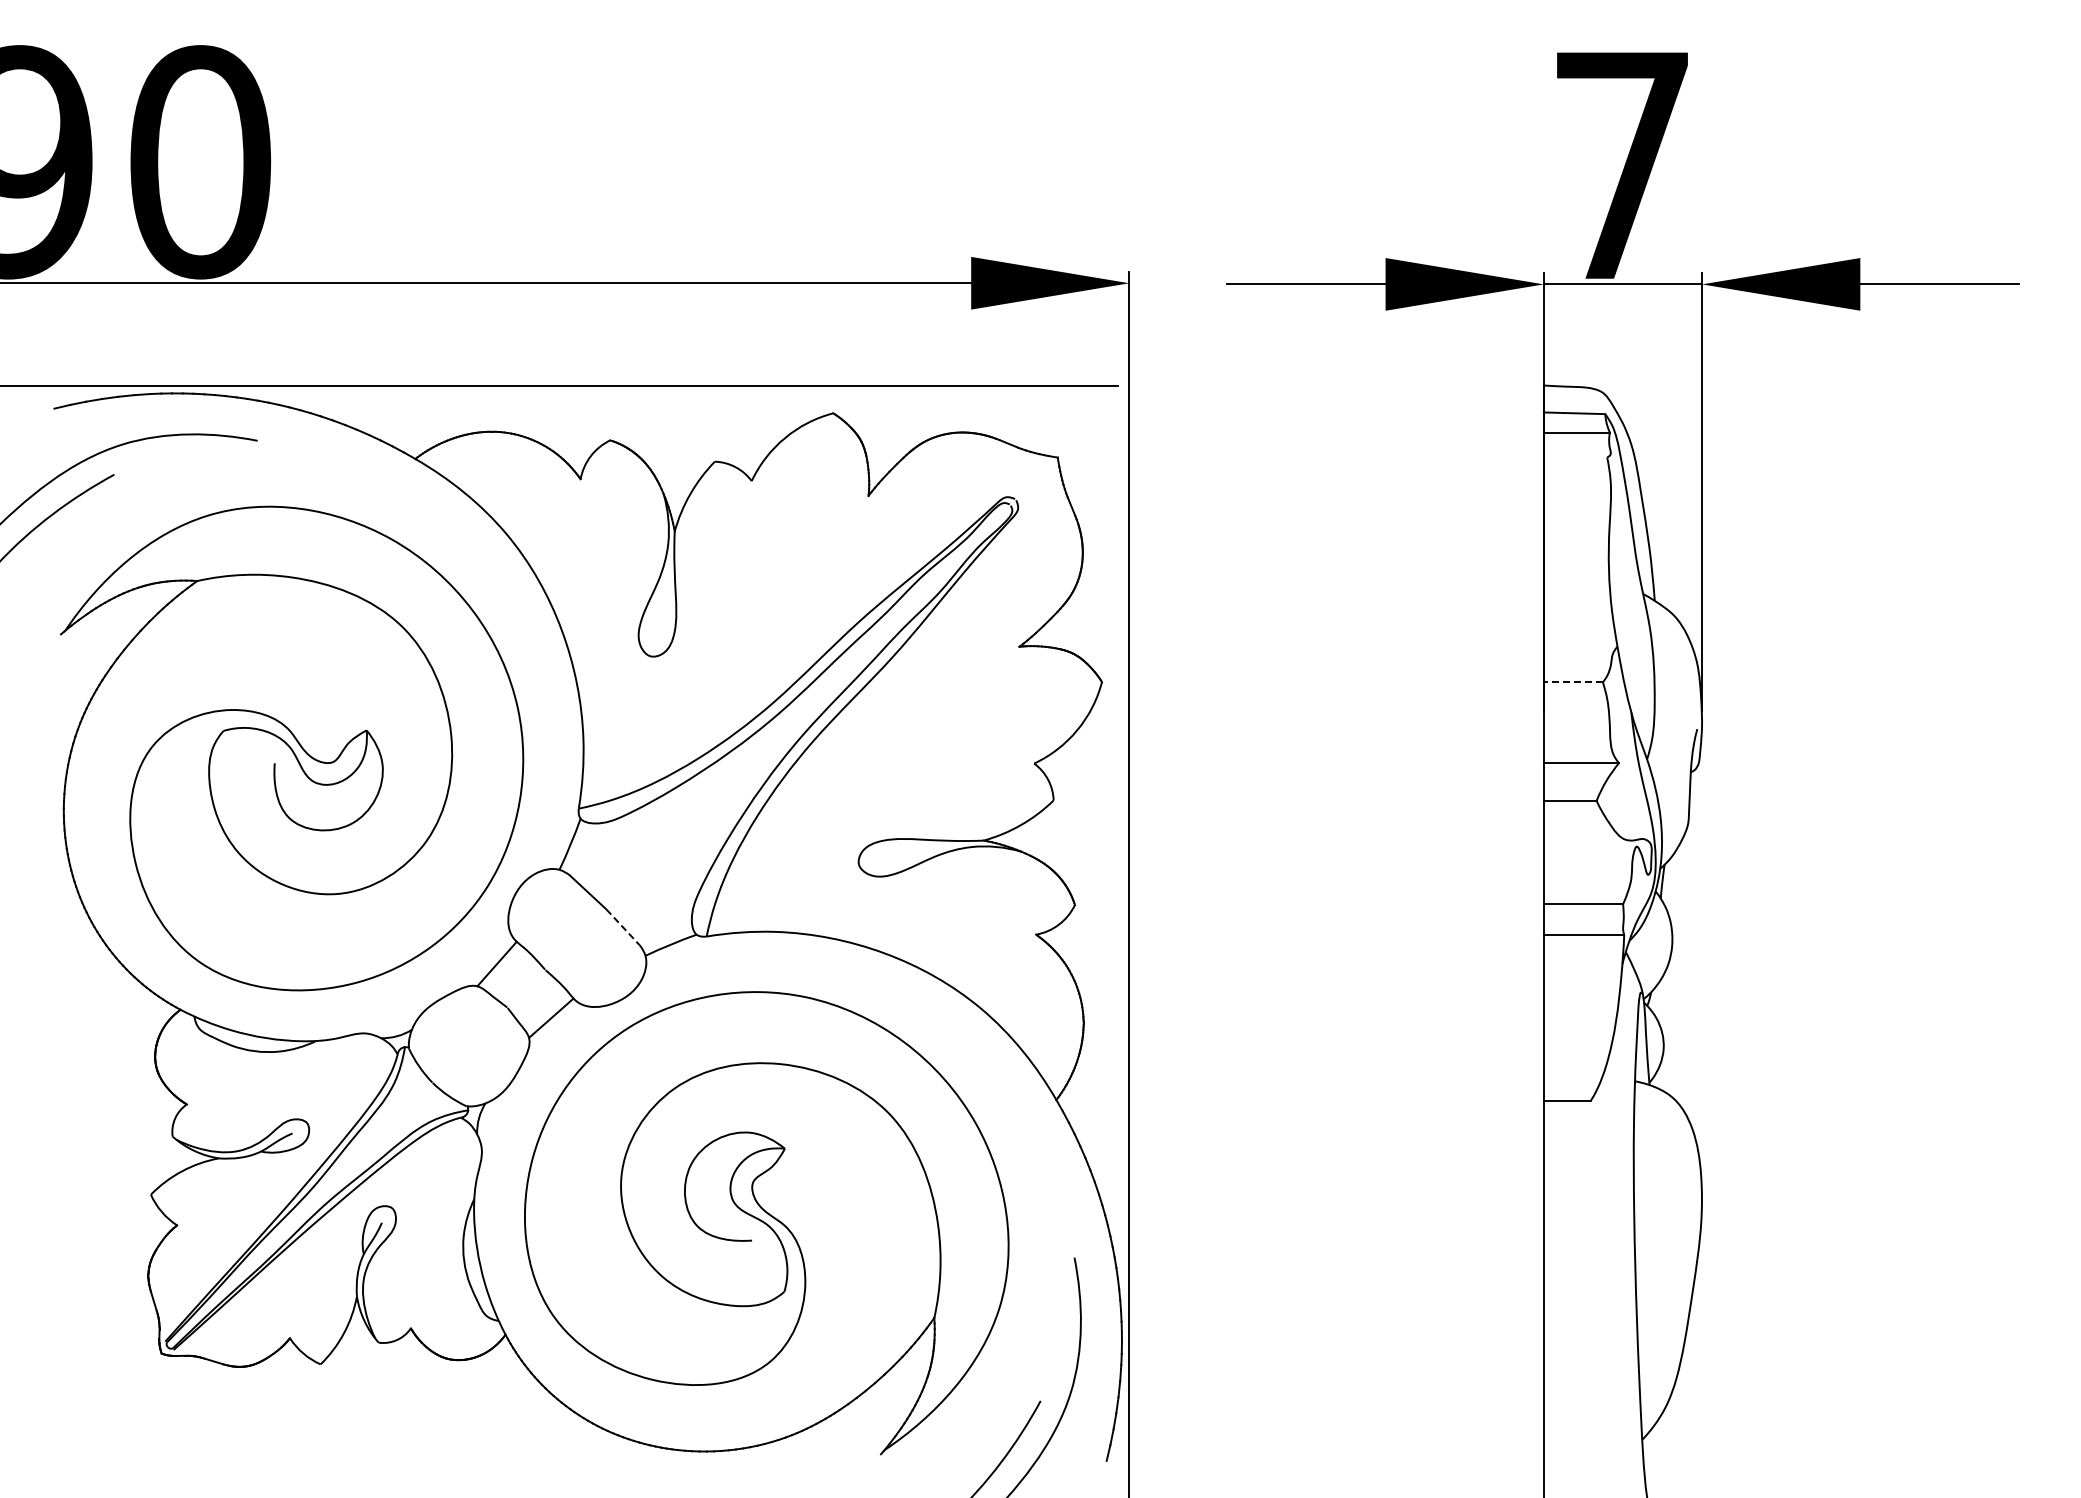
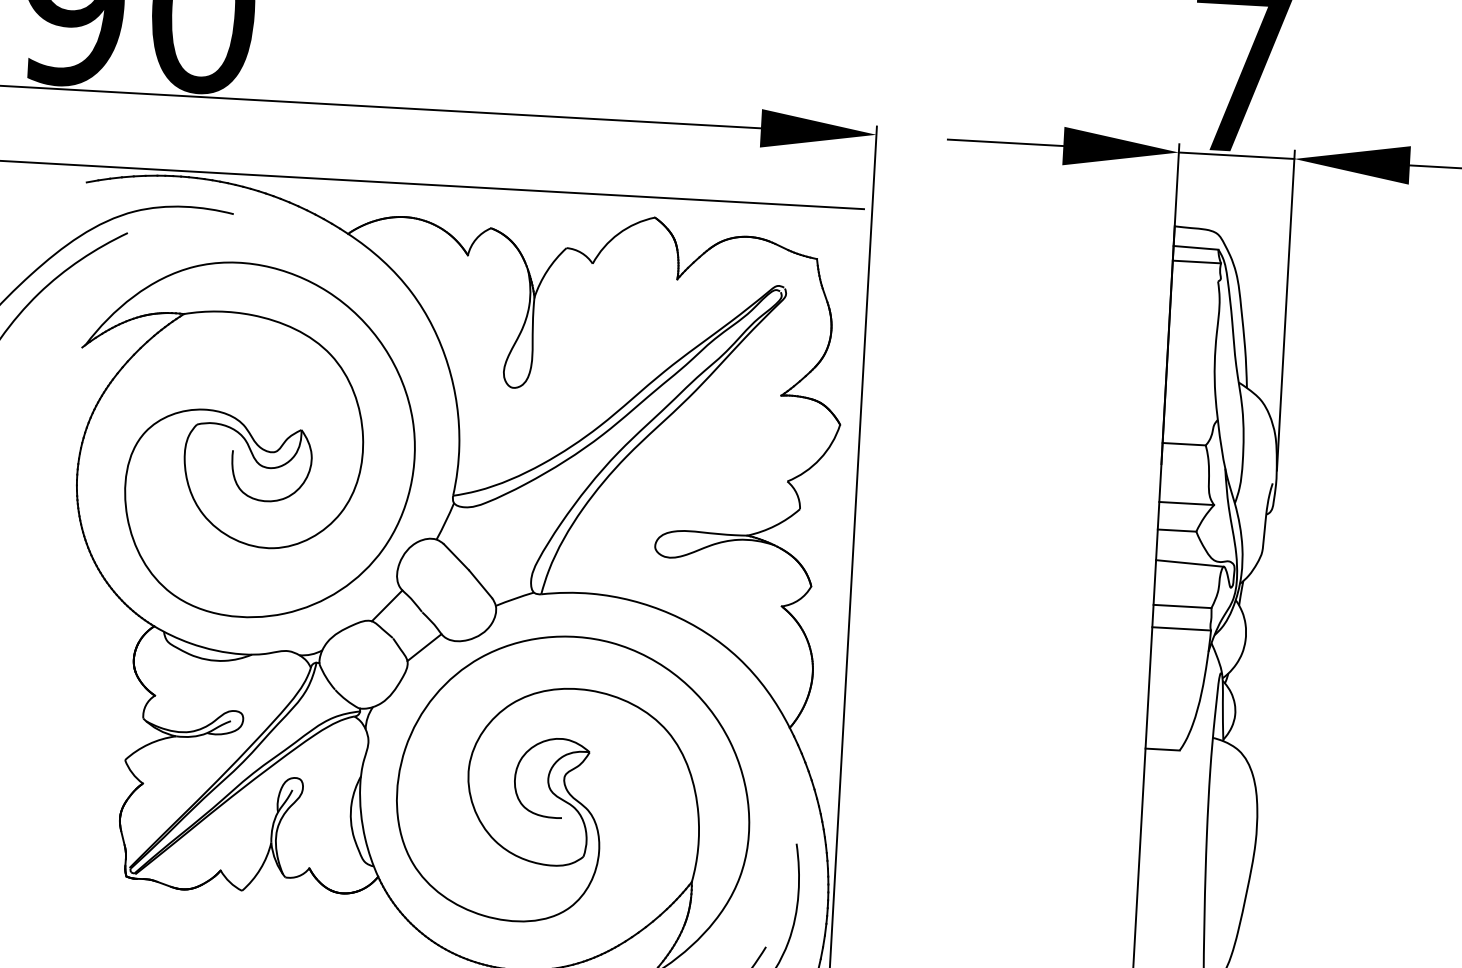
line: (1573, 682) -> (1184, 444), dashed -> solid
line: (1589, 844) -> (1189, 563), added
line: (623, 927) -> (480, 584), dashed -> solid

